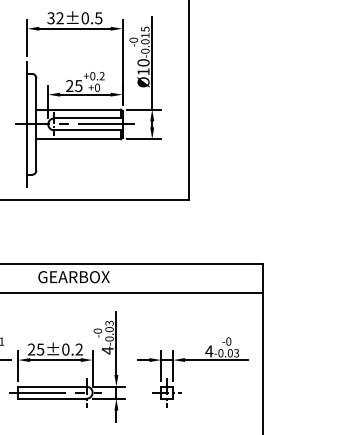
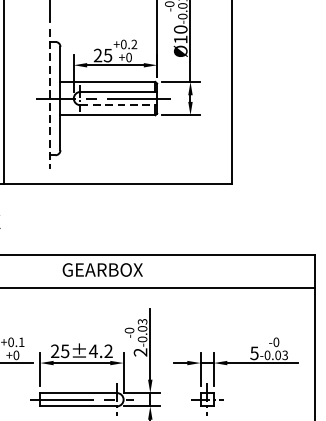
line: (27, 124) -> (50, 98), solid -> dashed
line: (88, 130) -> (118, 105), solid -> dashed
text: (65, 349) -> (93, 351), 0.2 -> 4.2
text: (107, 350) -> (140, 352), 4 -> 2
text: (209, 351) -> (254, 353), 4 -> 5

